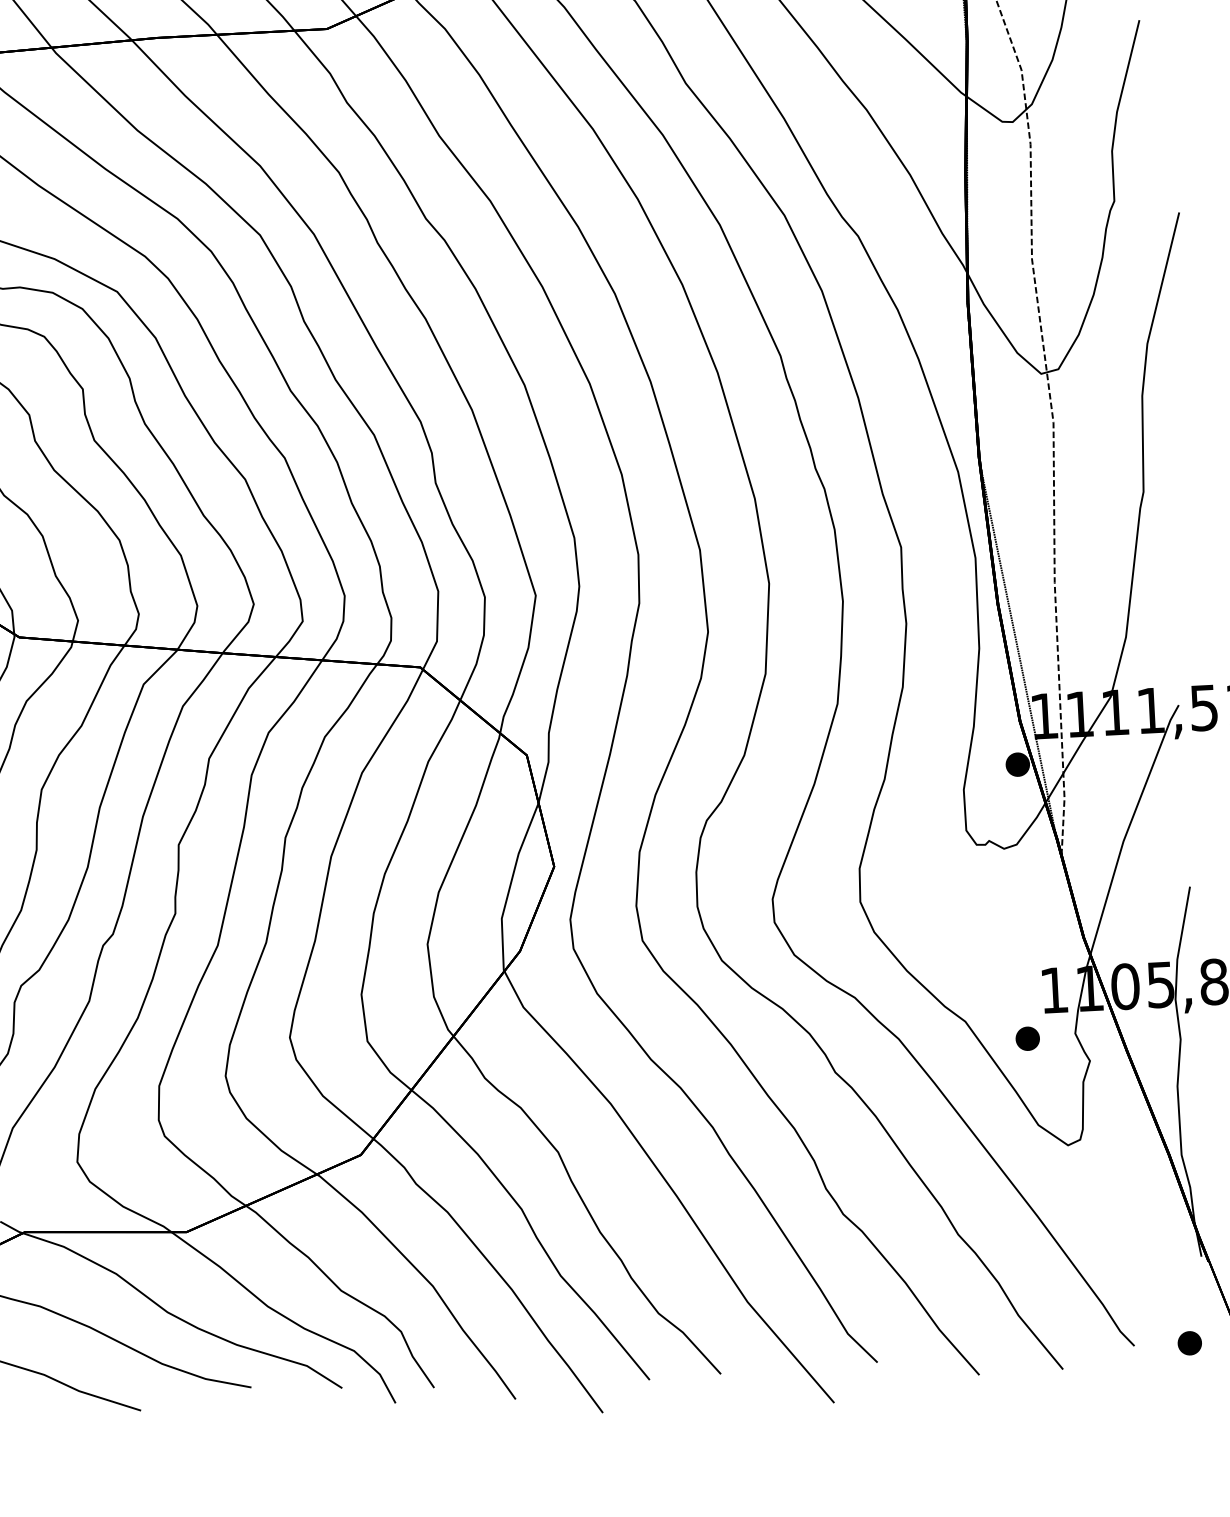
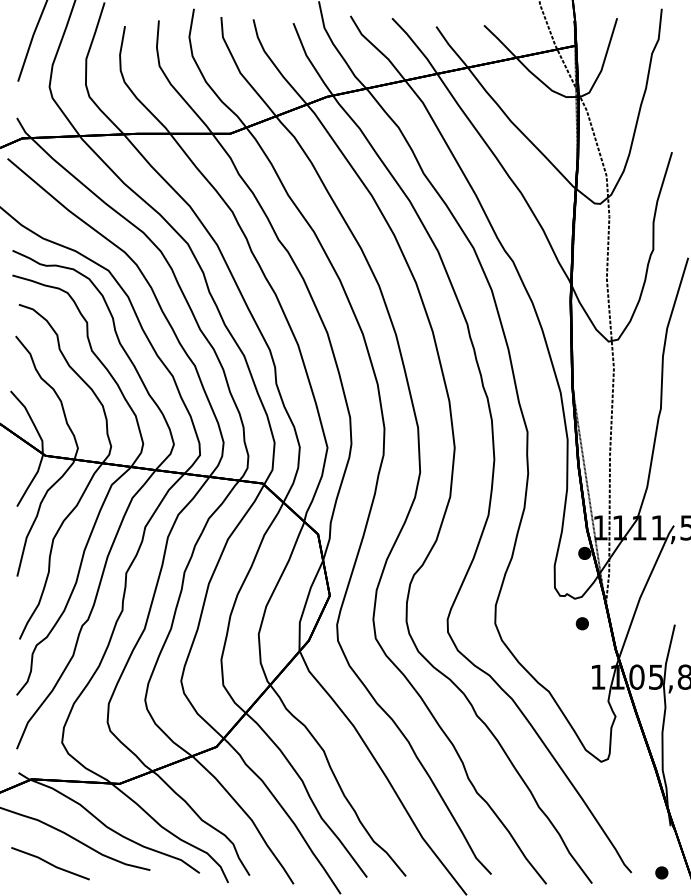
part: (1026, 1038) -> (581, 623), moved

